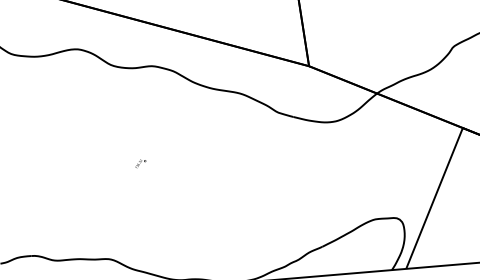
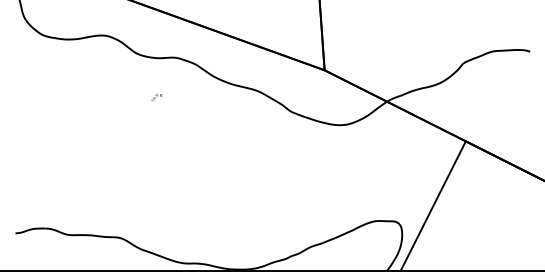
part: (140, 163) -> (156, 97), moved

